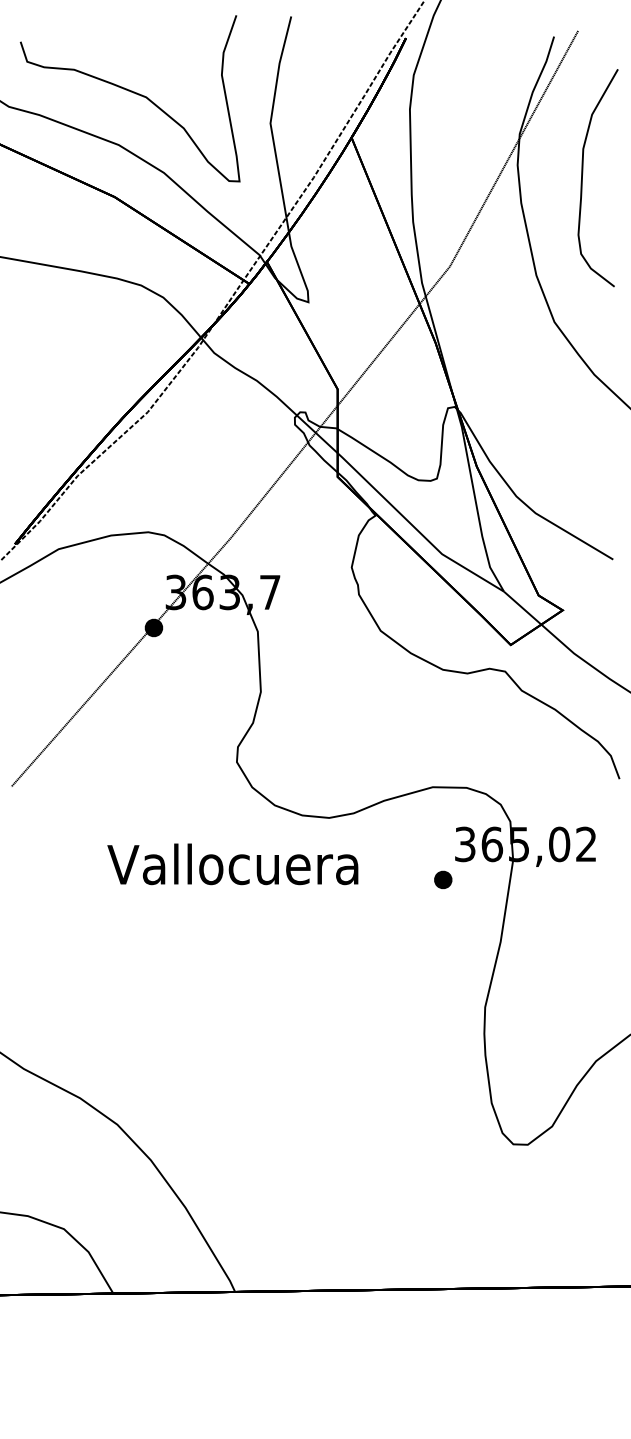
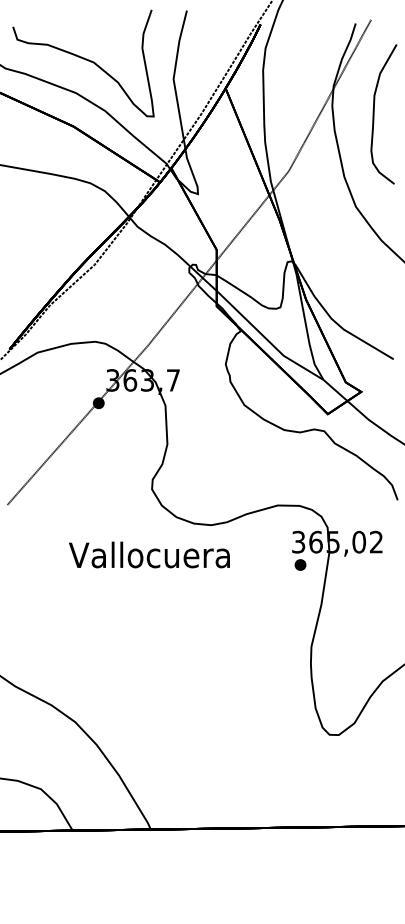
part: (443, 879) -> (300, 564), moved

